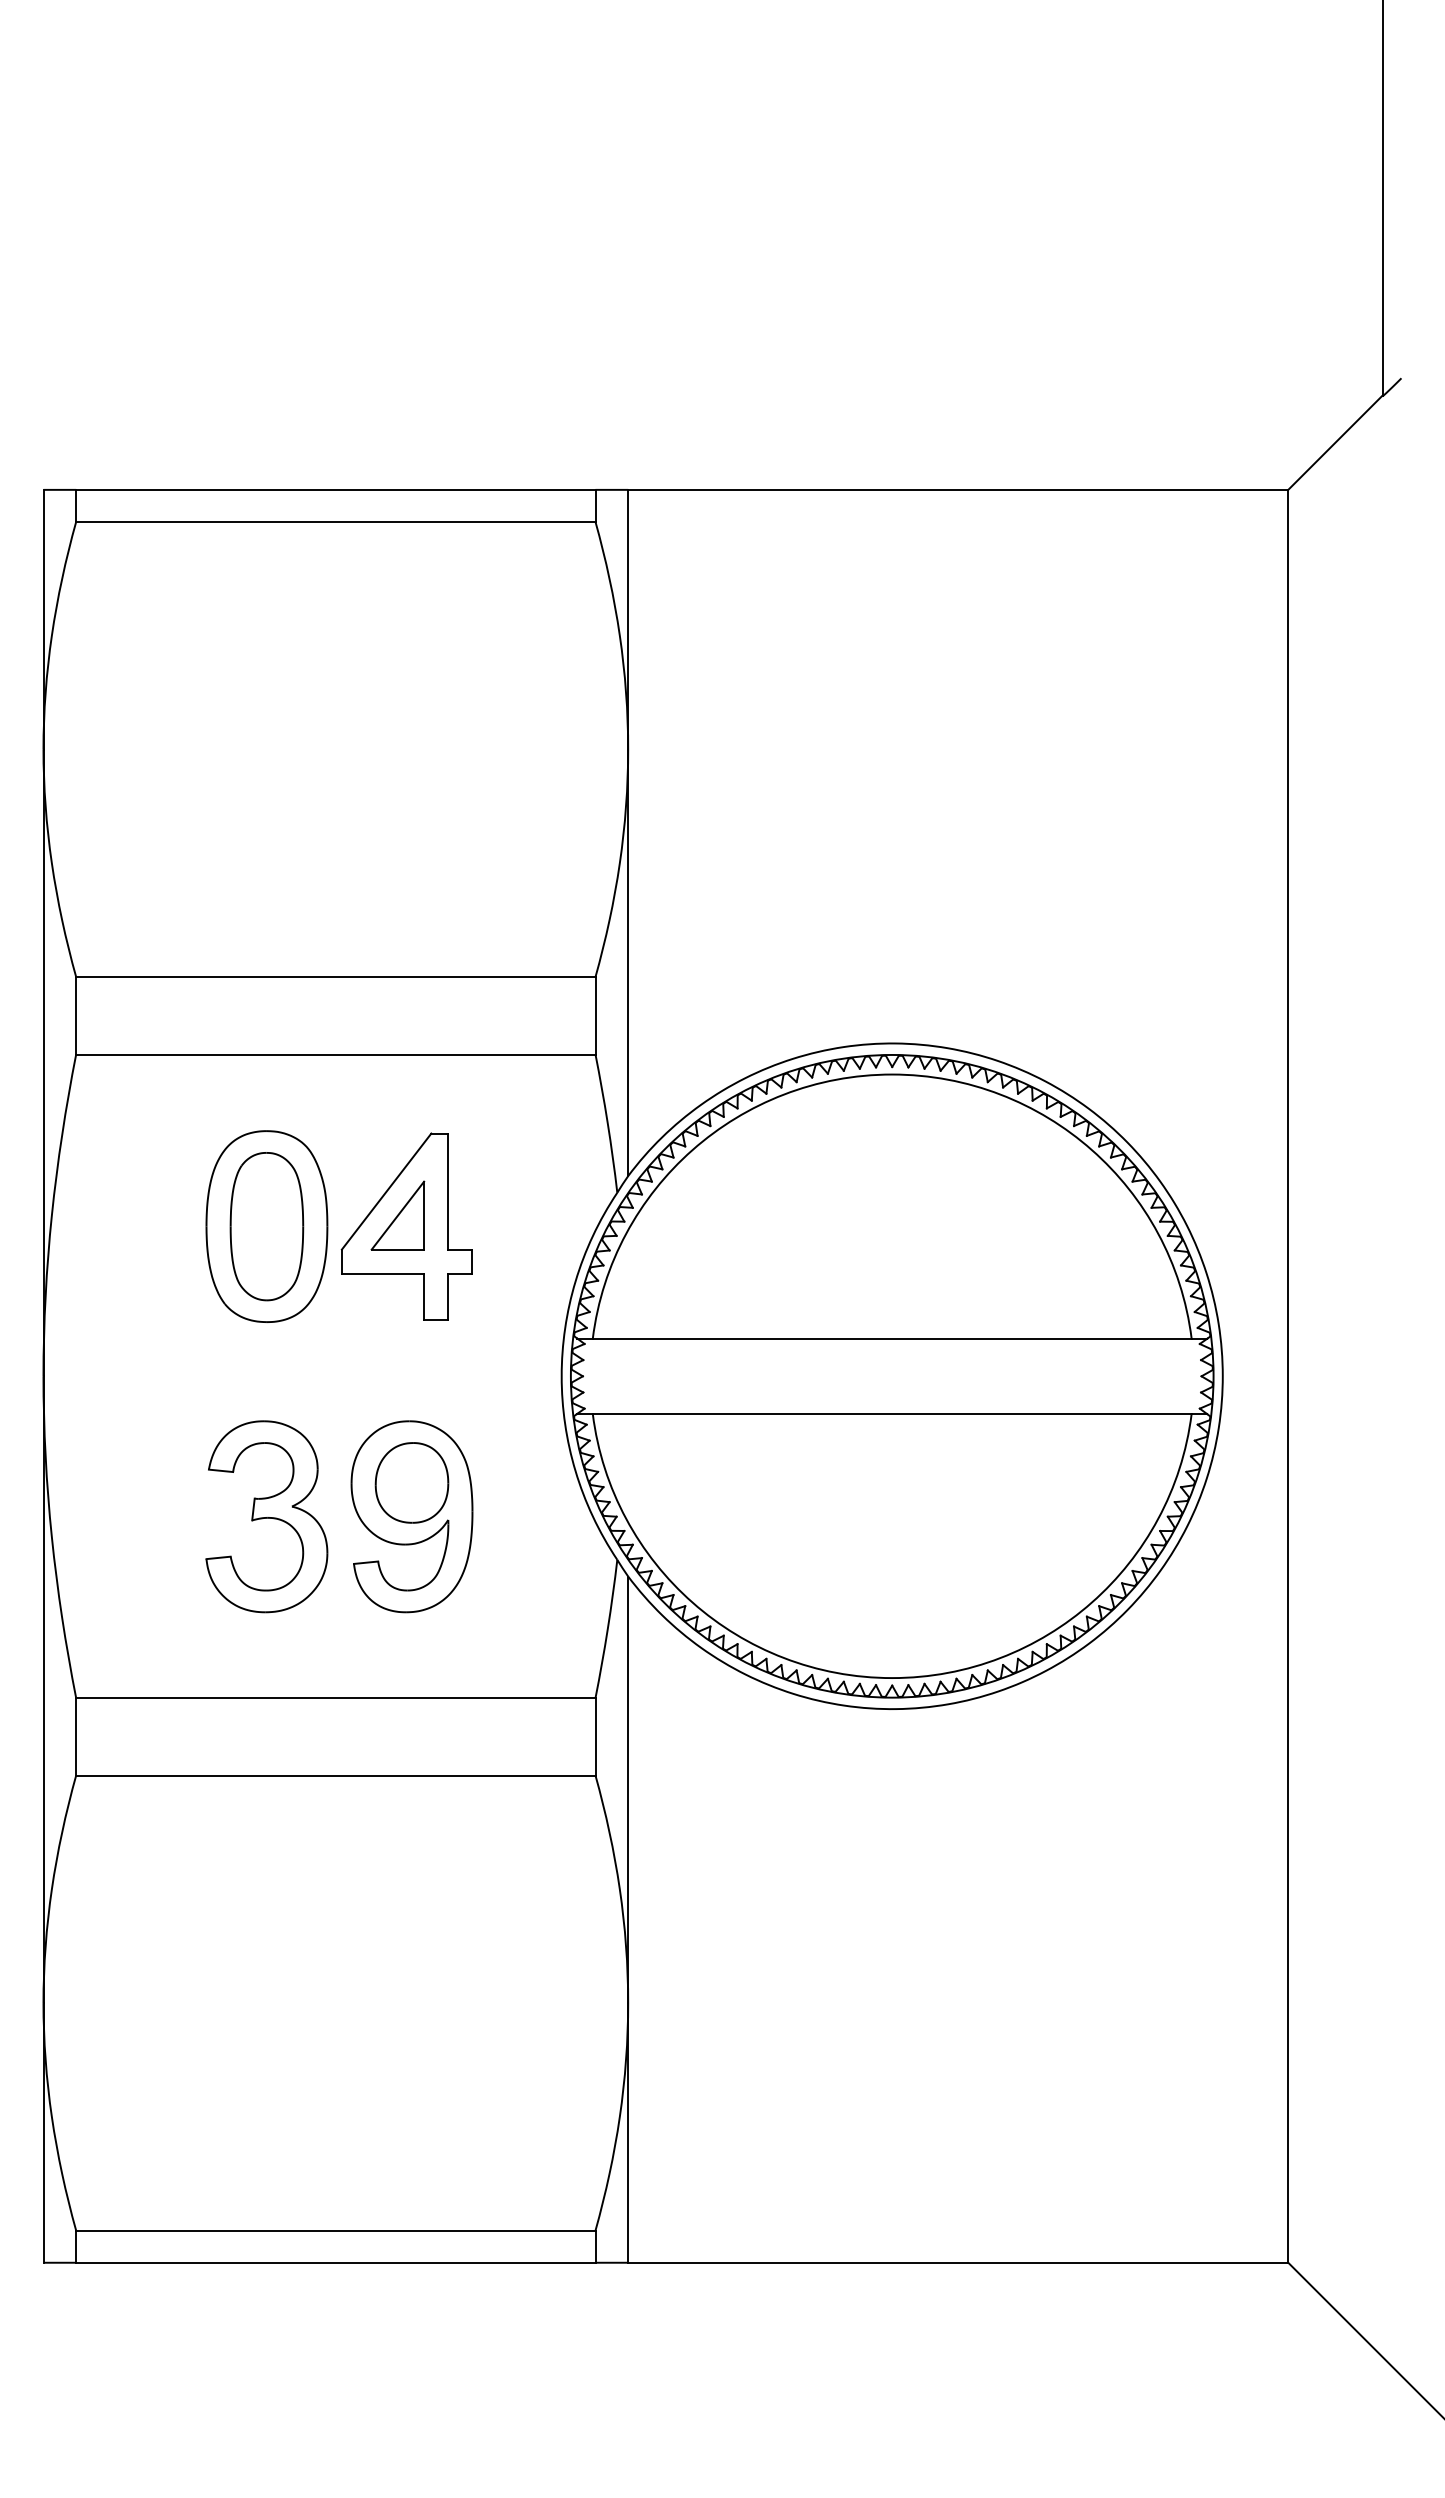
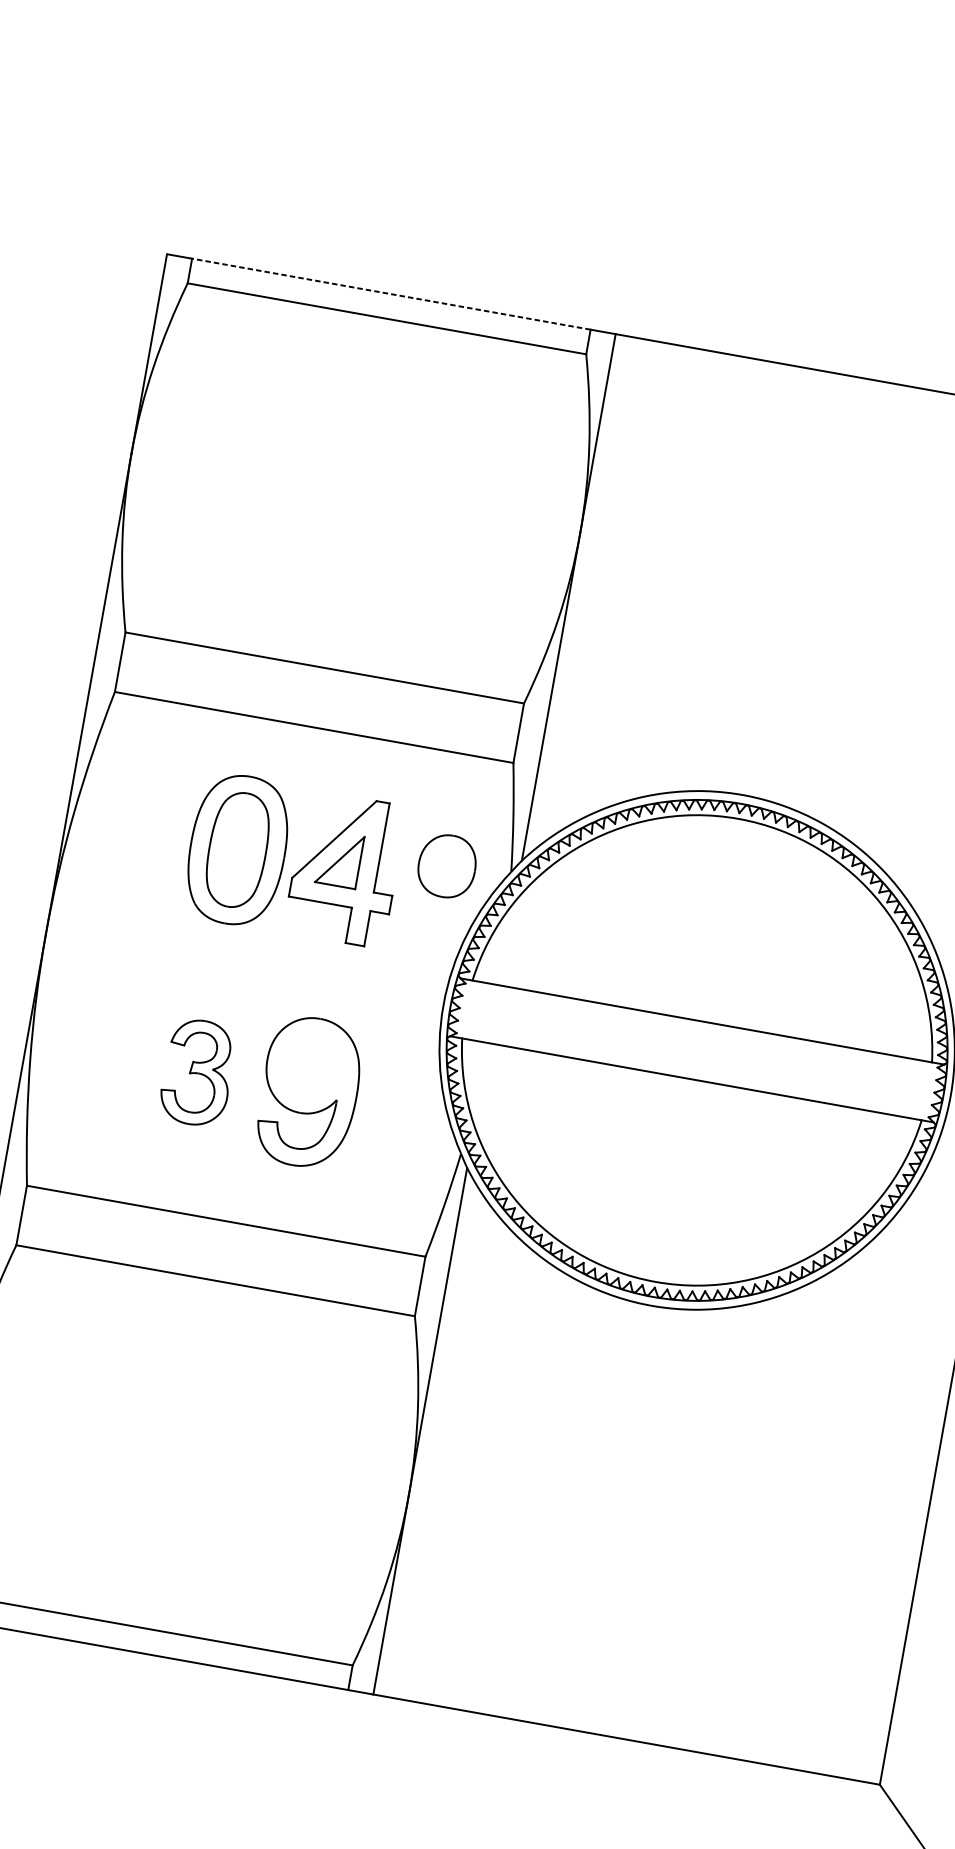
line: (335, 489) -> (391, 293), solid -> dashed
part: (411, 1482) -> (446, 865), moved
part: (266, 1516) -> (197, 1072), size x0.7

